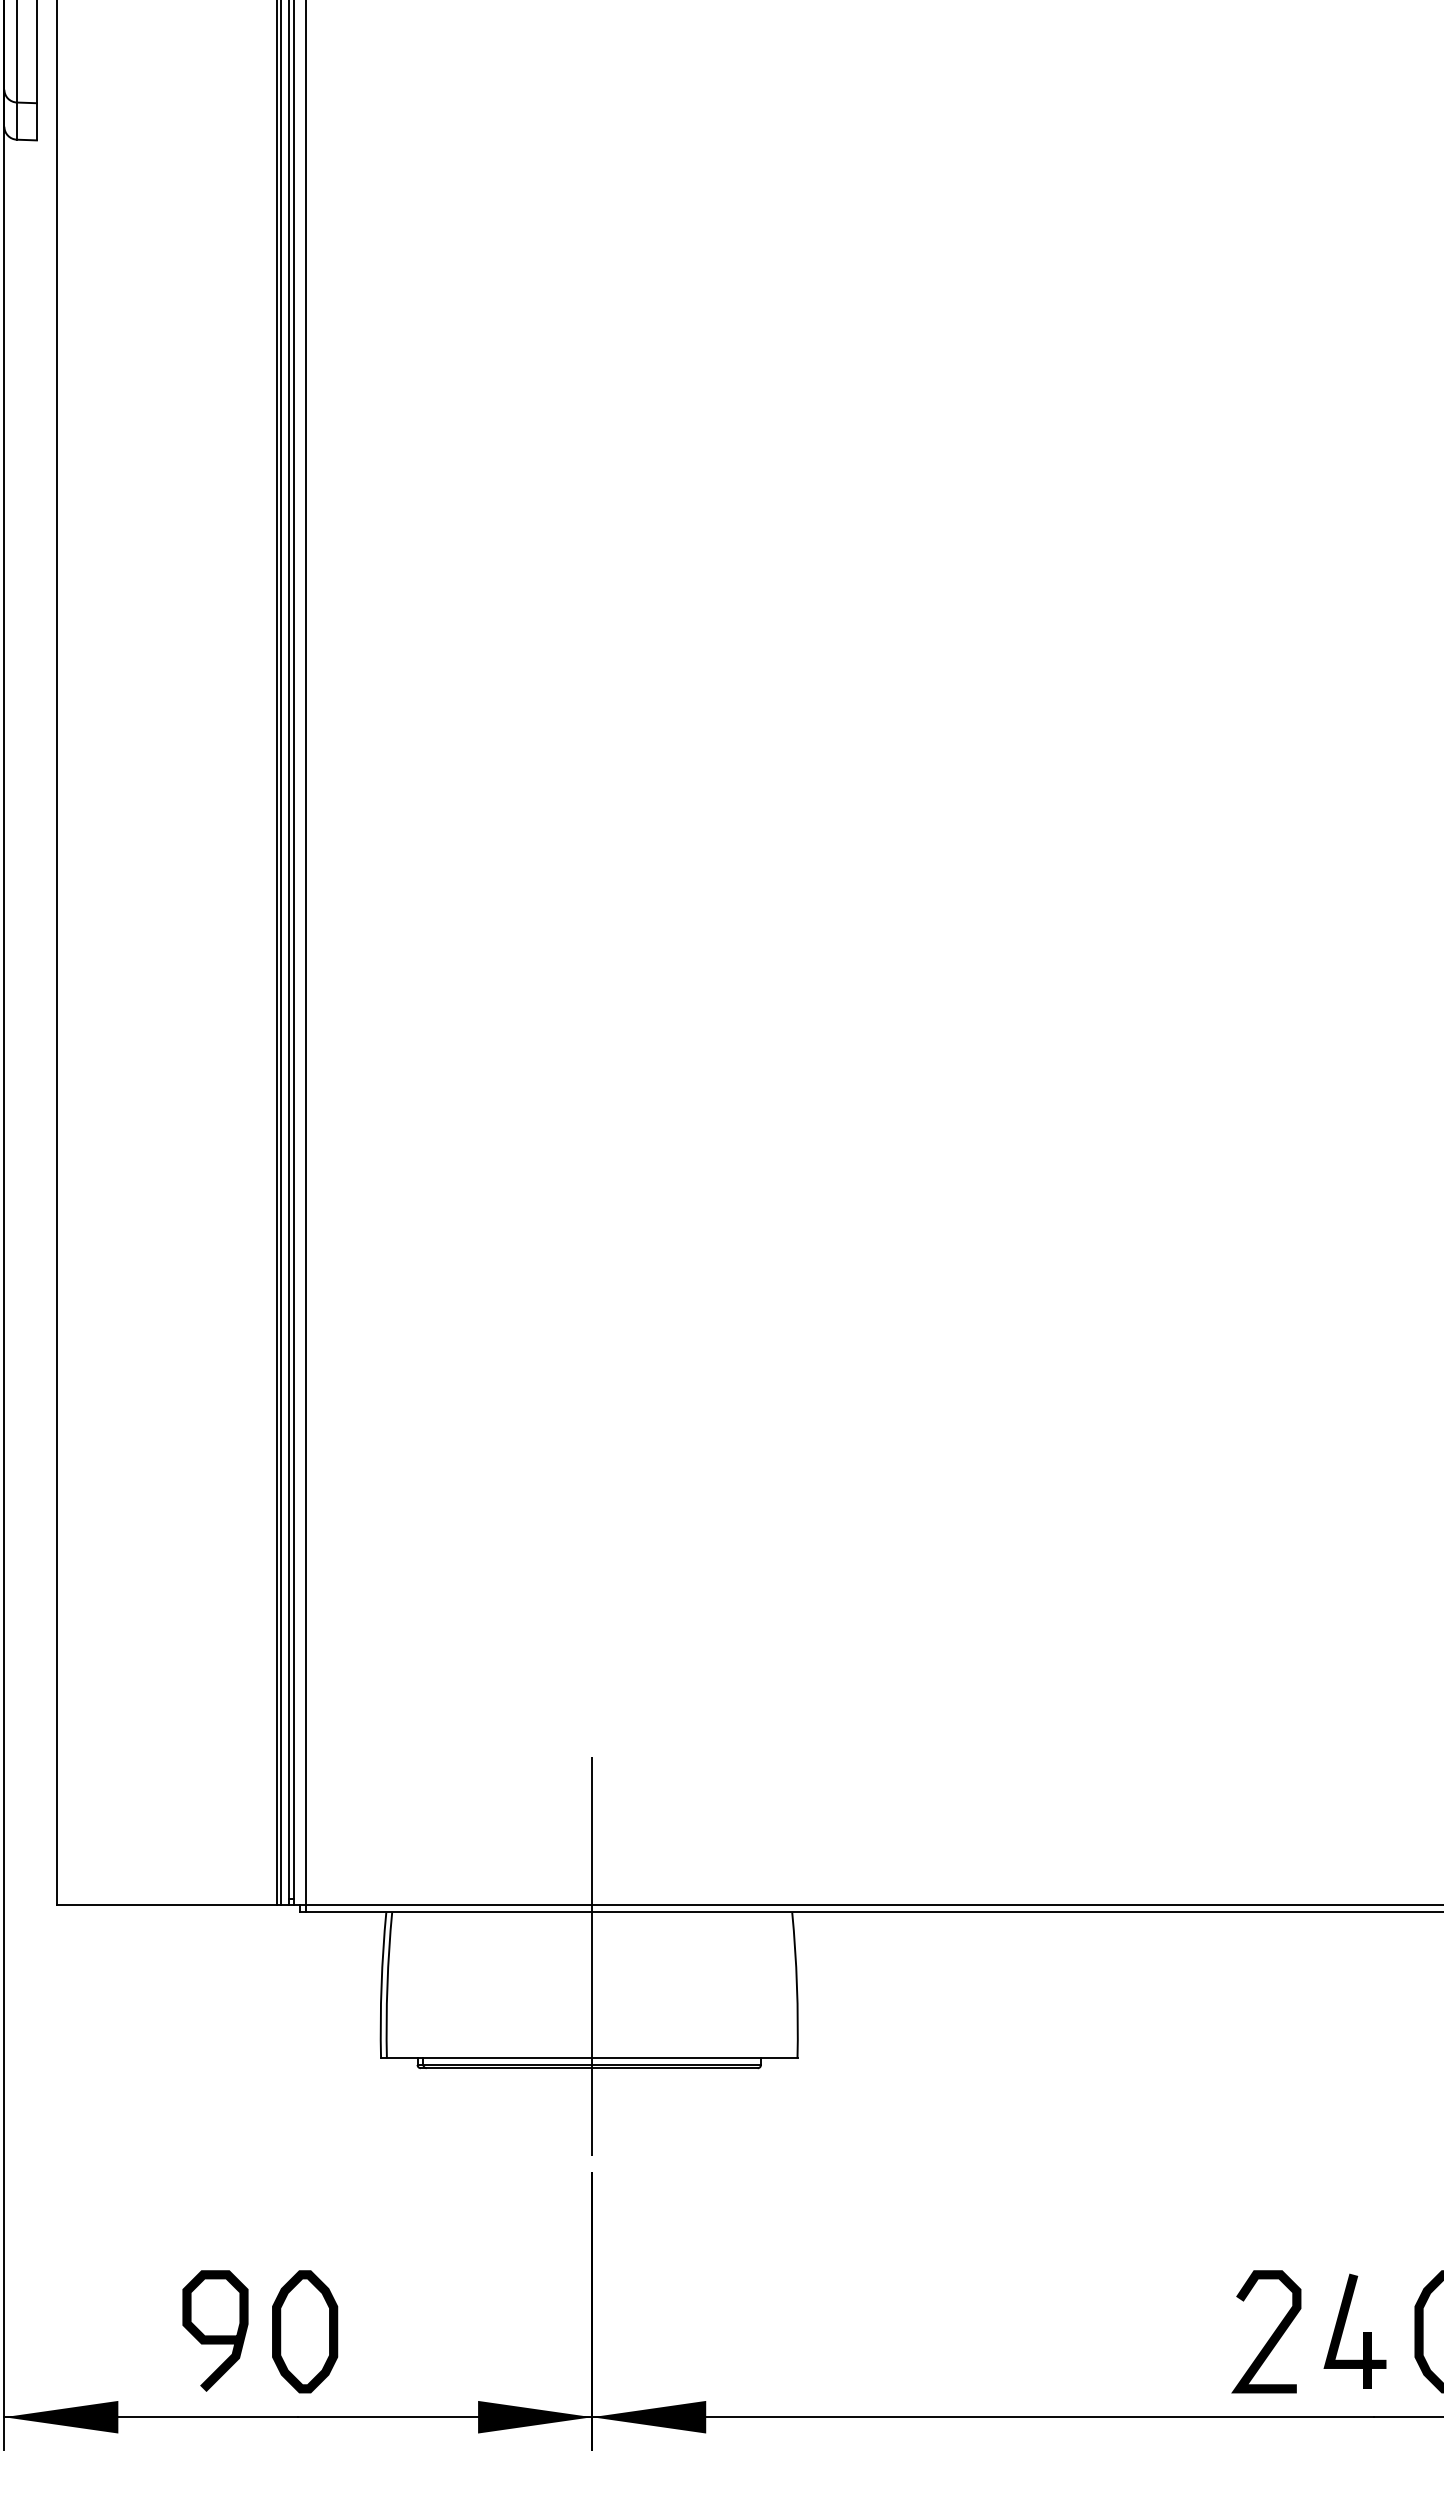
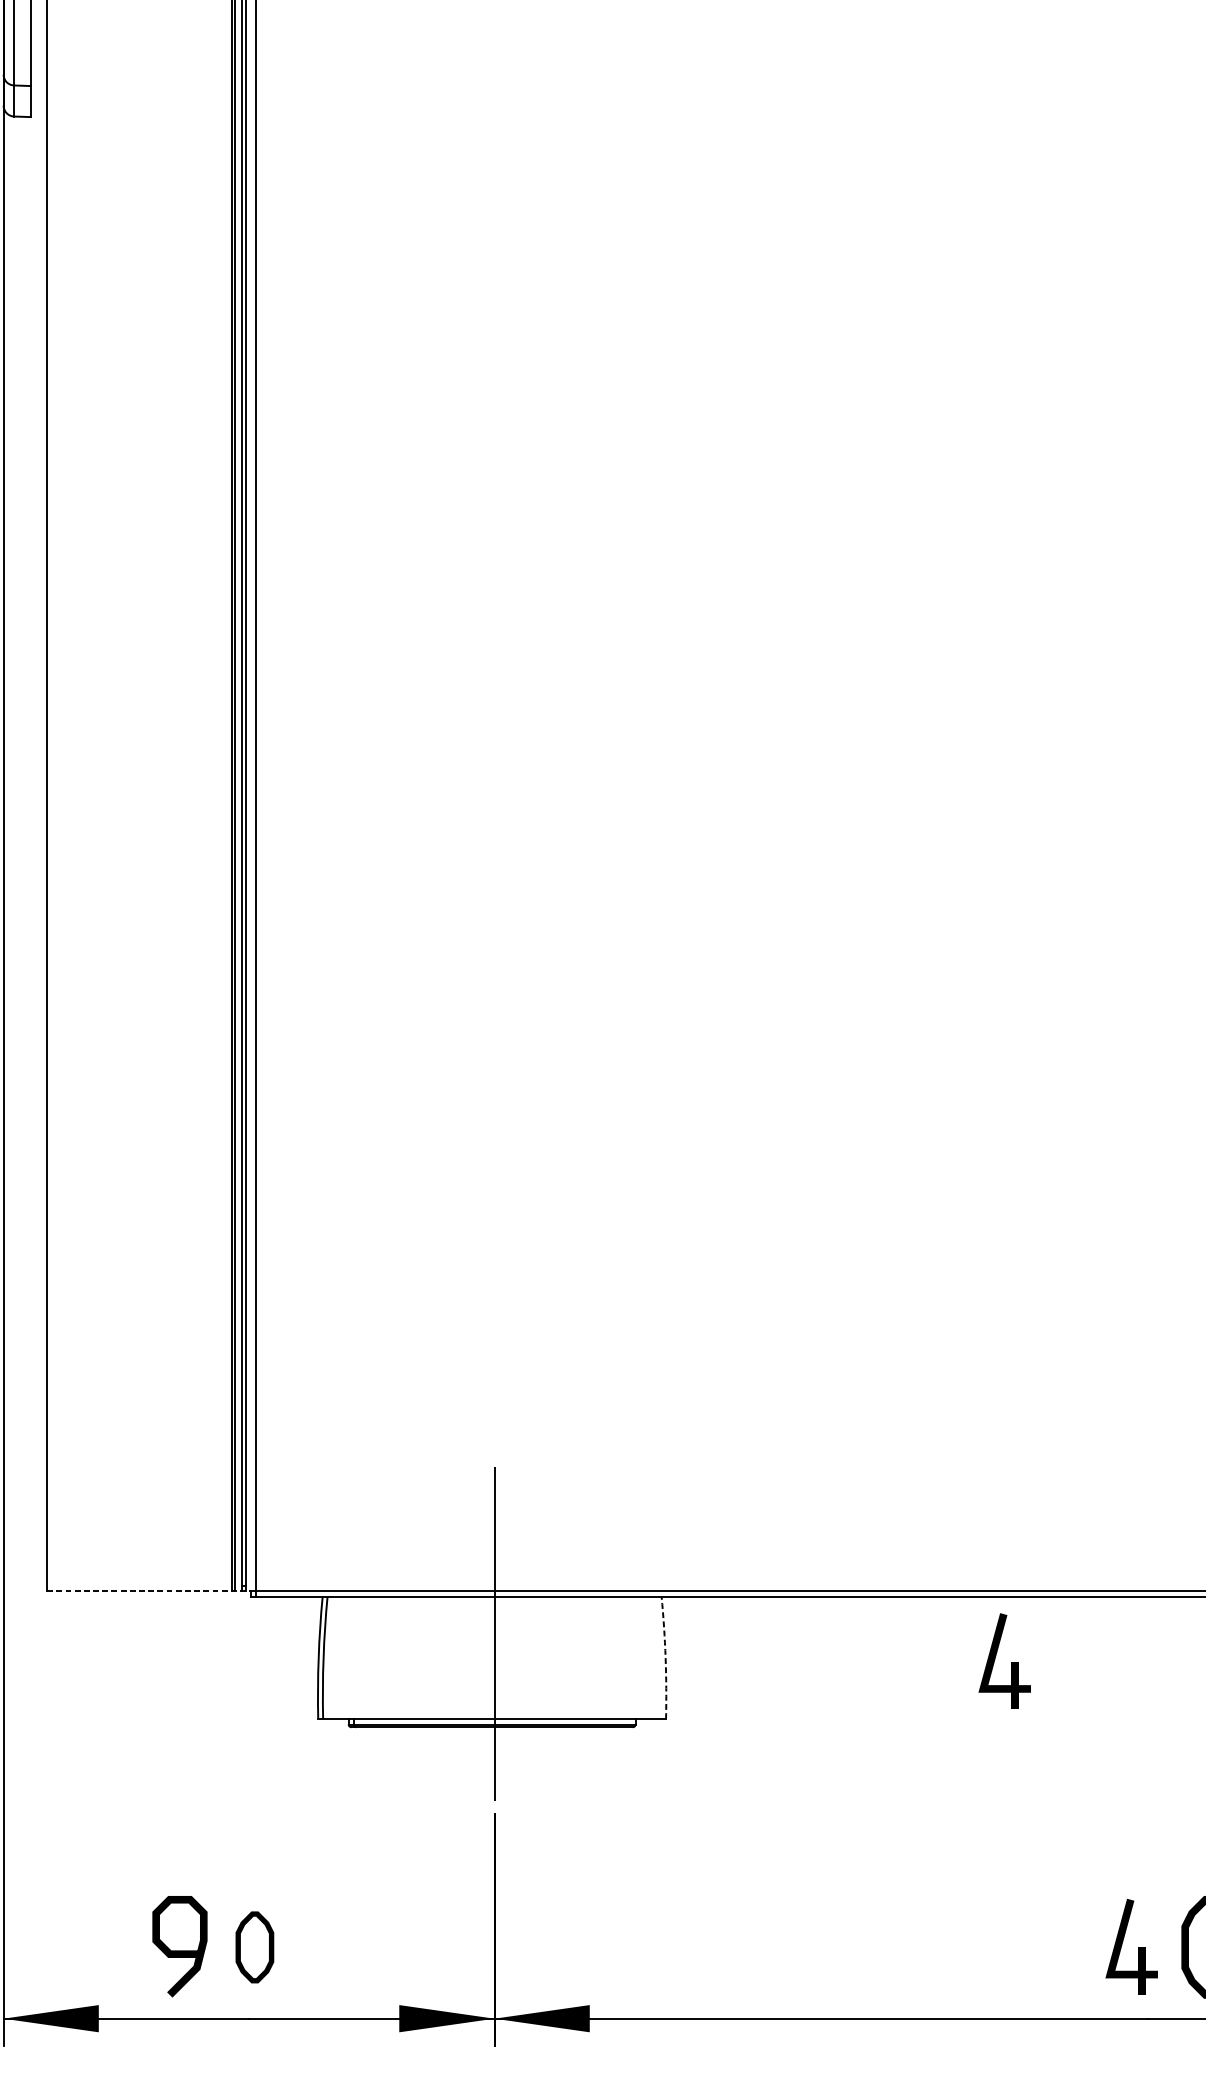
line: (181, 1905) -> (151, 1591), solid -> dashed
arc: (796, 1985) -> (665, 1658), solid -> dashed
part: (1211, 1990) -> (1011, 1662), added
part: (305, 2331) -> (255, 1947), size x0.7
curve: (1271, 2335) -> (1061, 1950), removed

